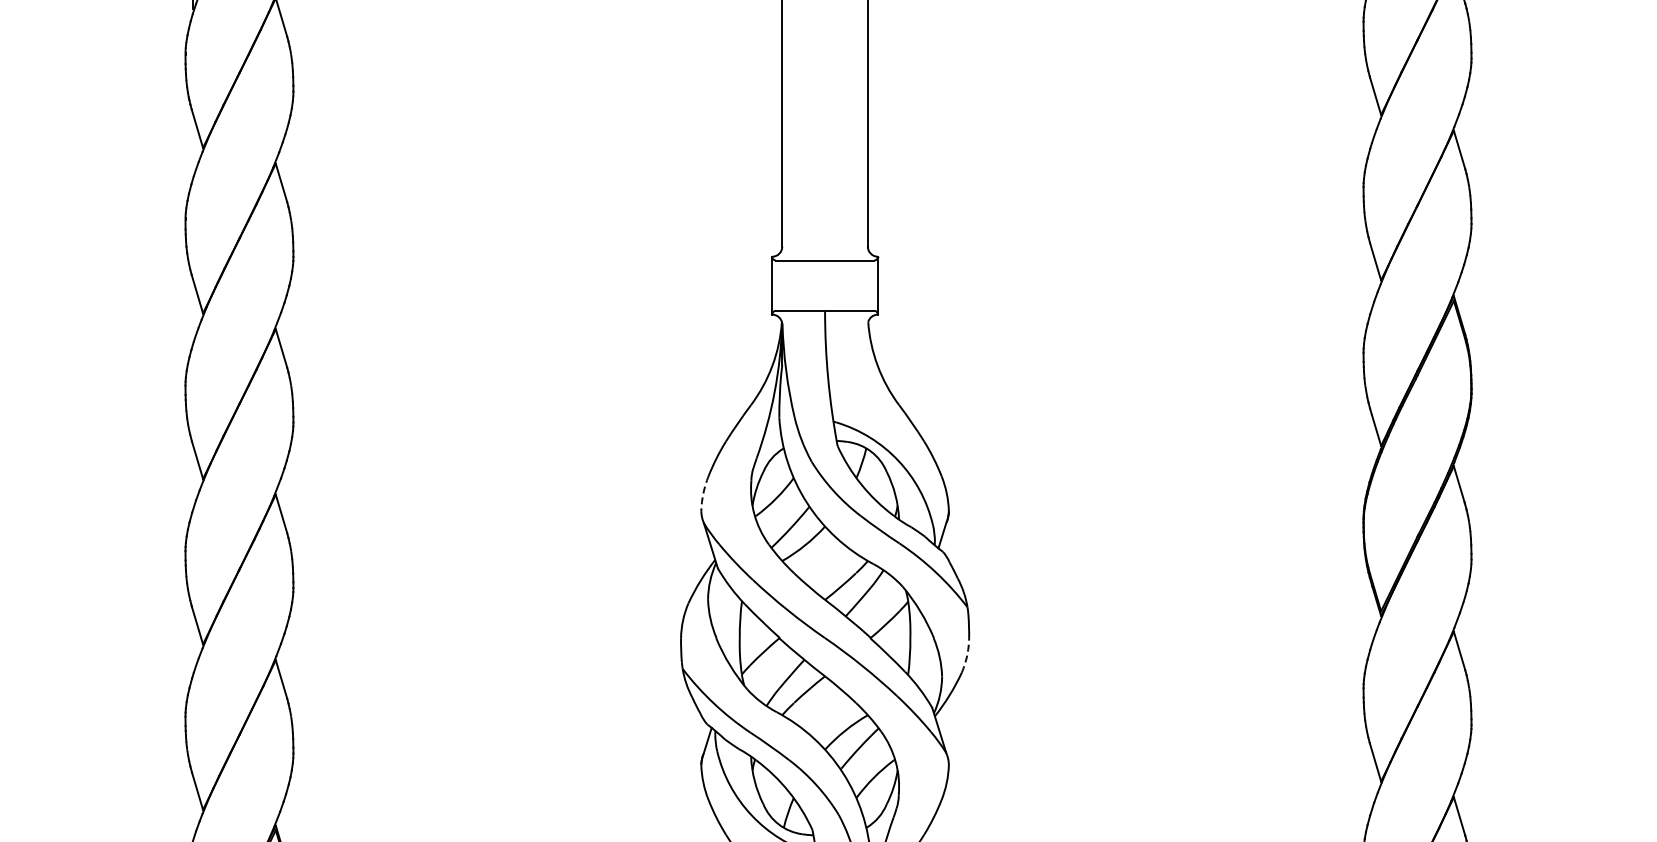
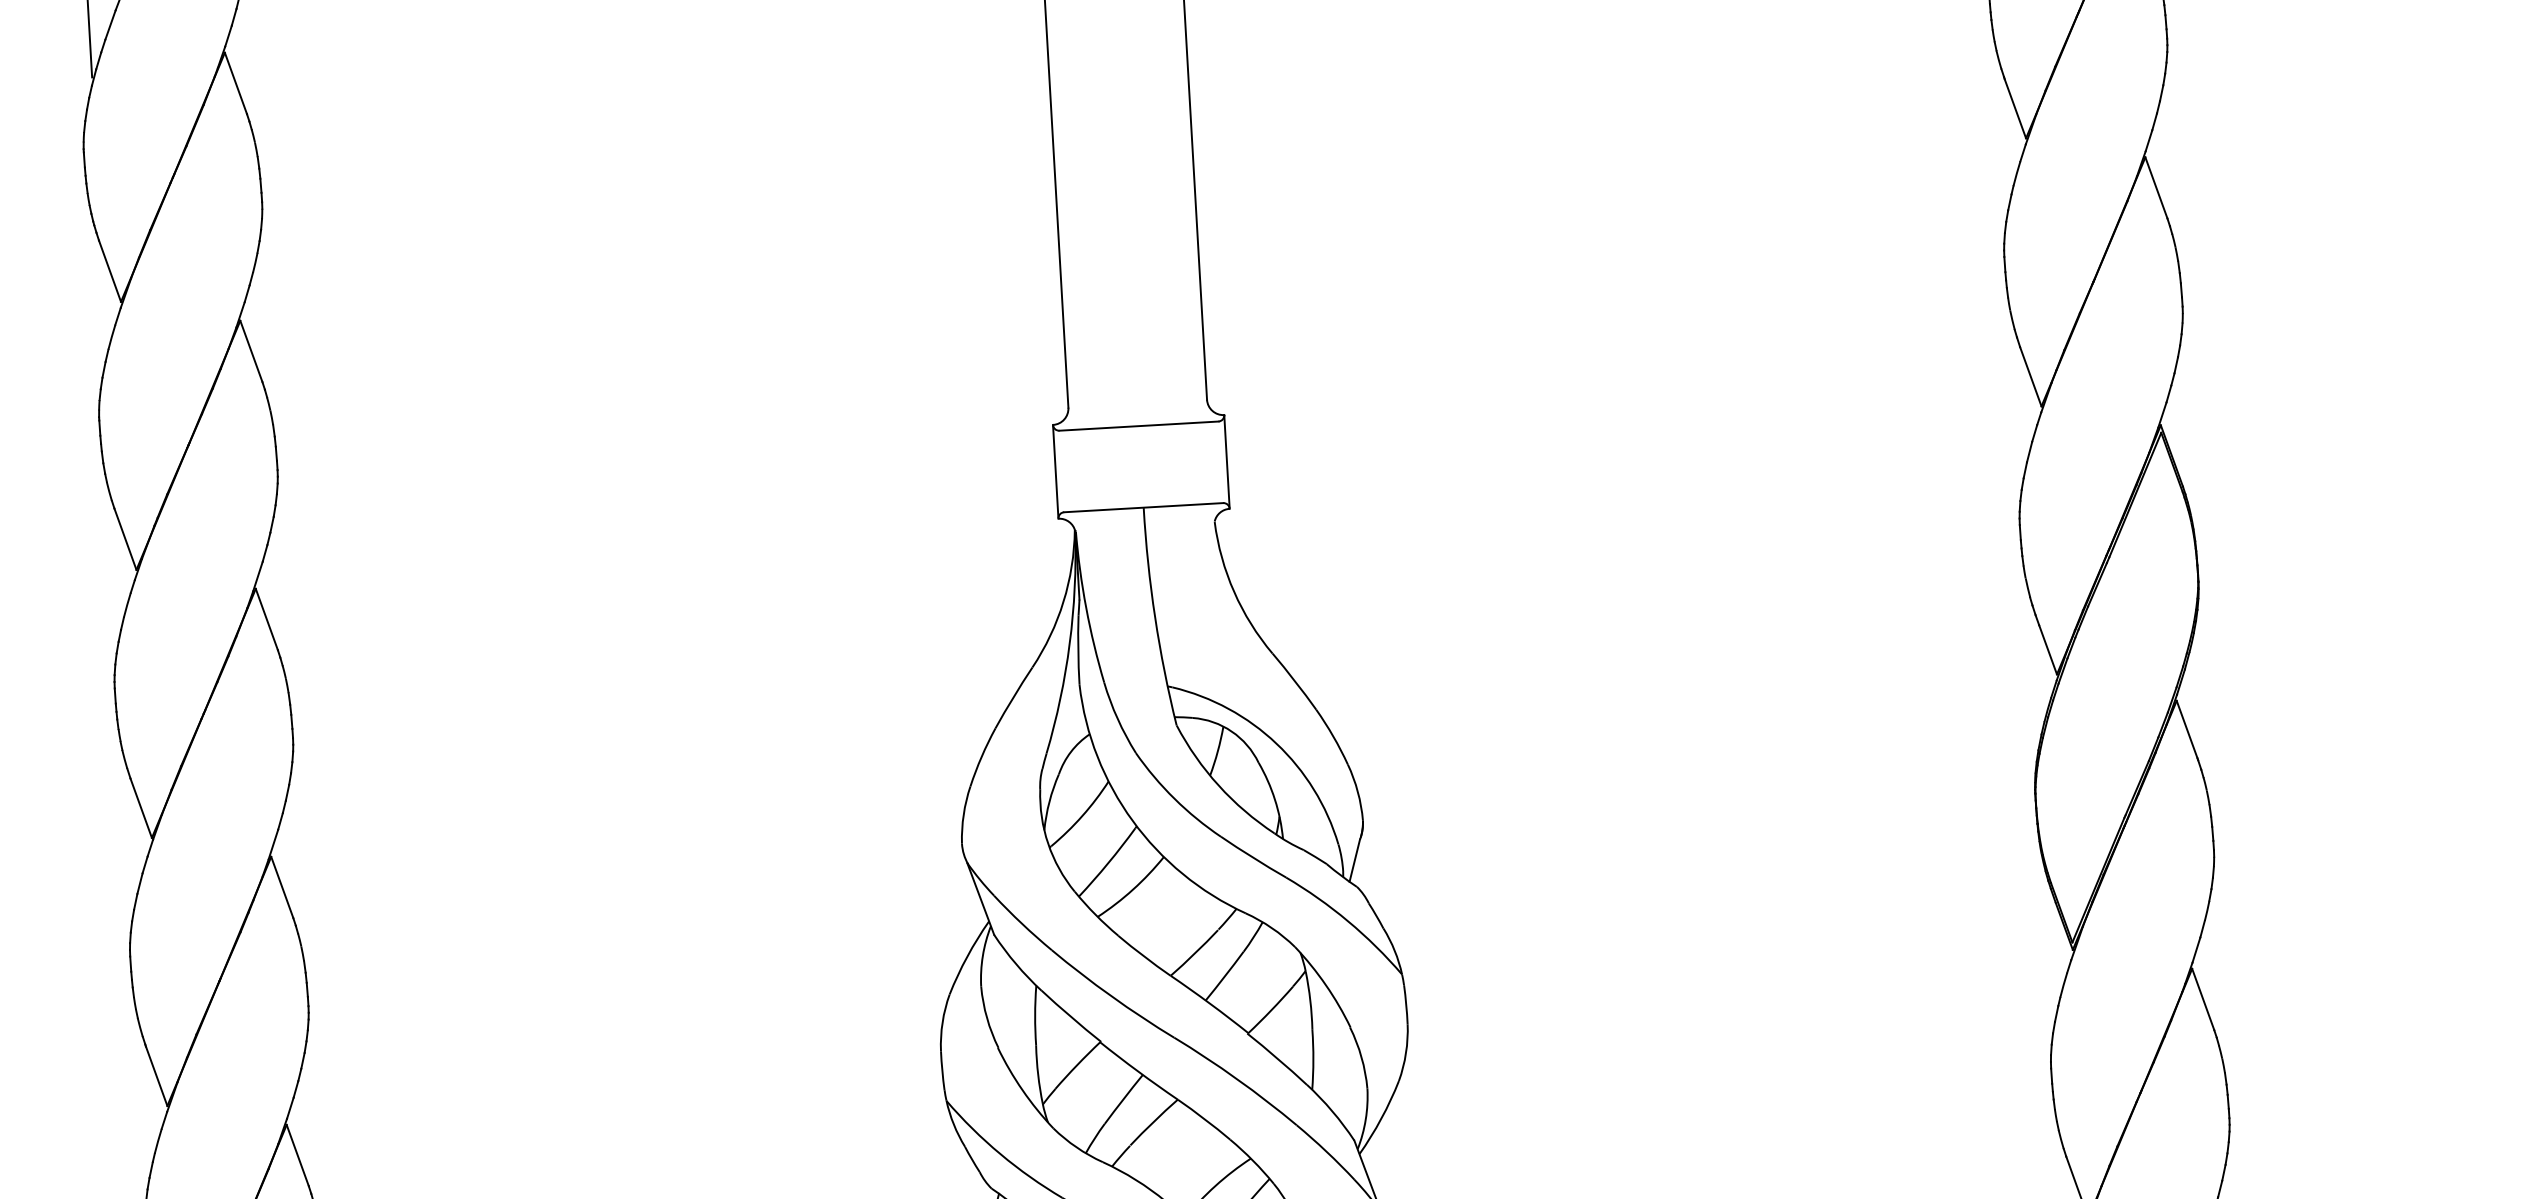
arc: (703, 493) -> (963, 814), dashed -> solid
arc: (967, 655) -> (1406, 1052), dashed -> solid

